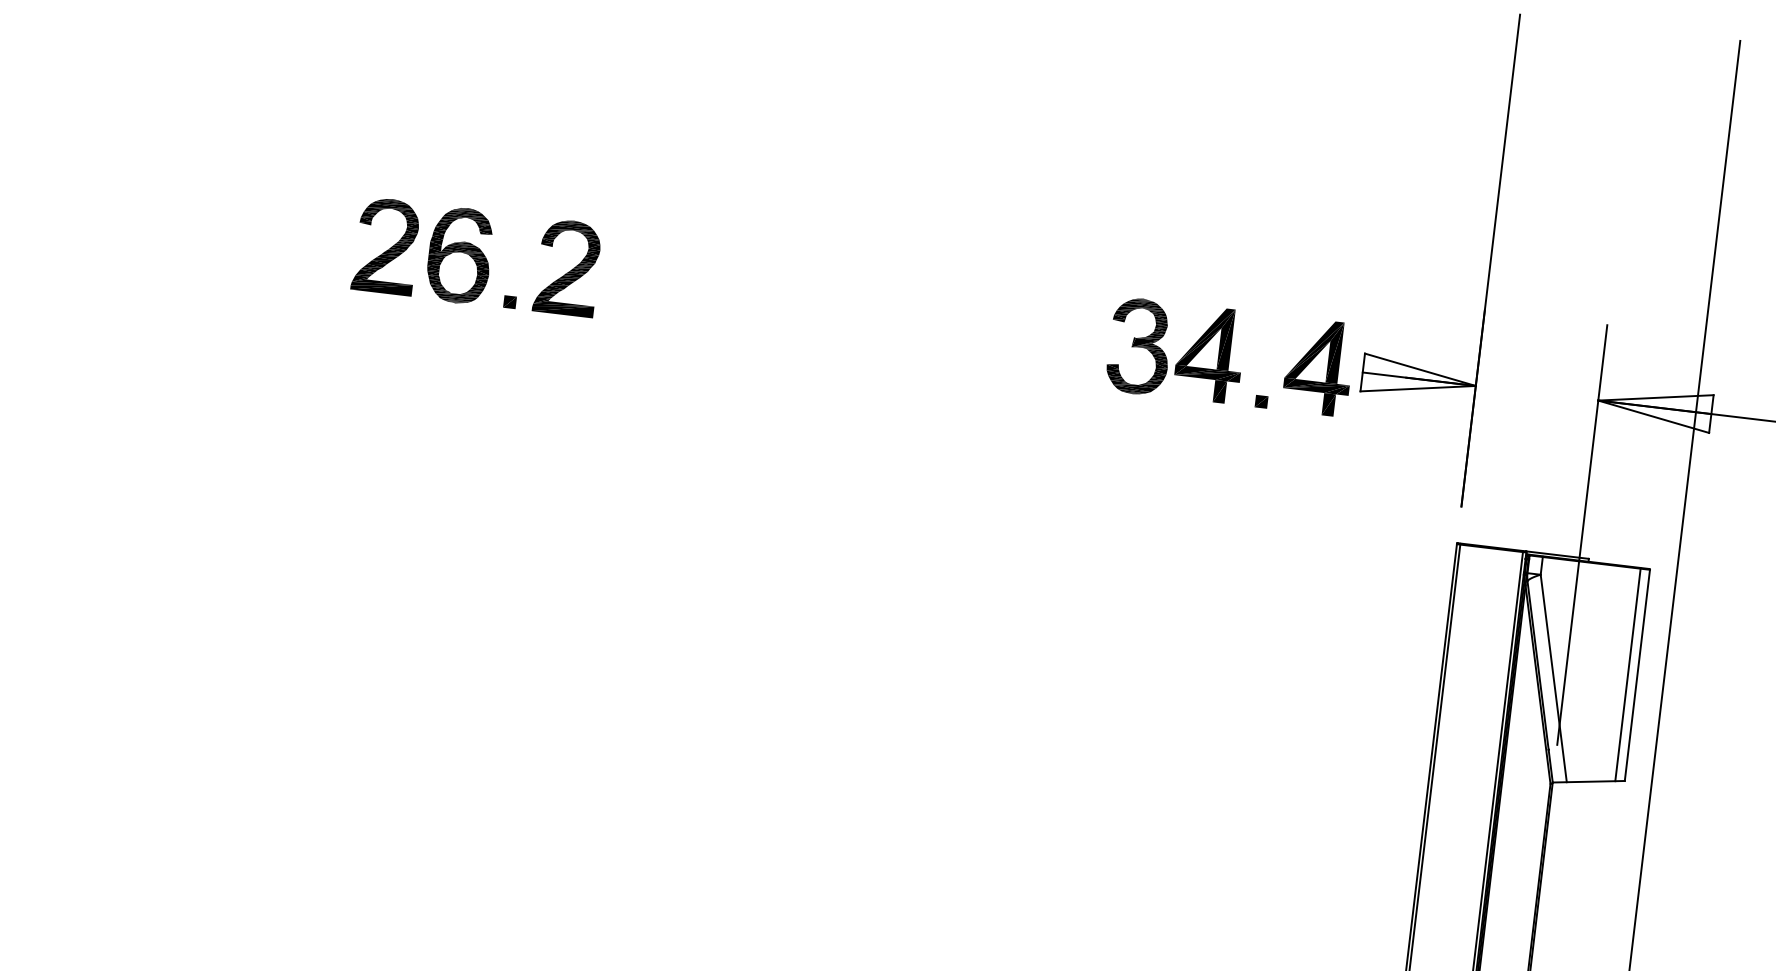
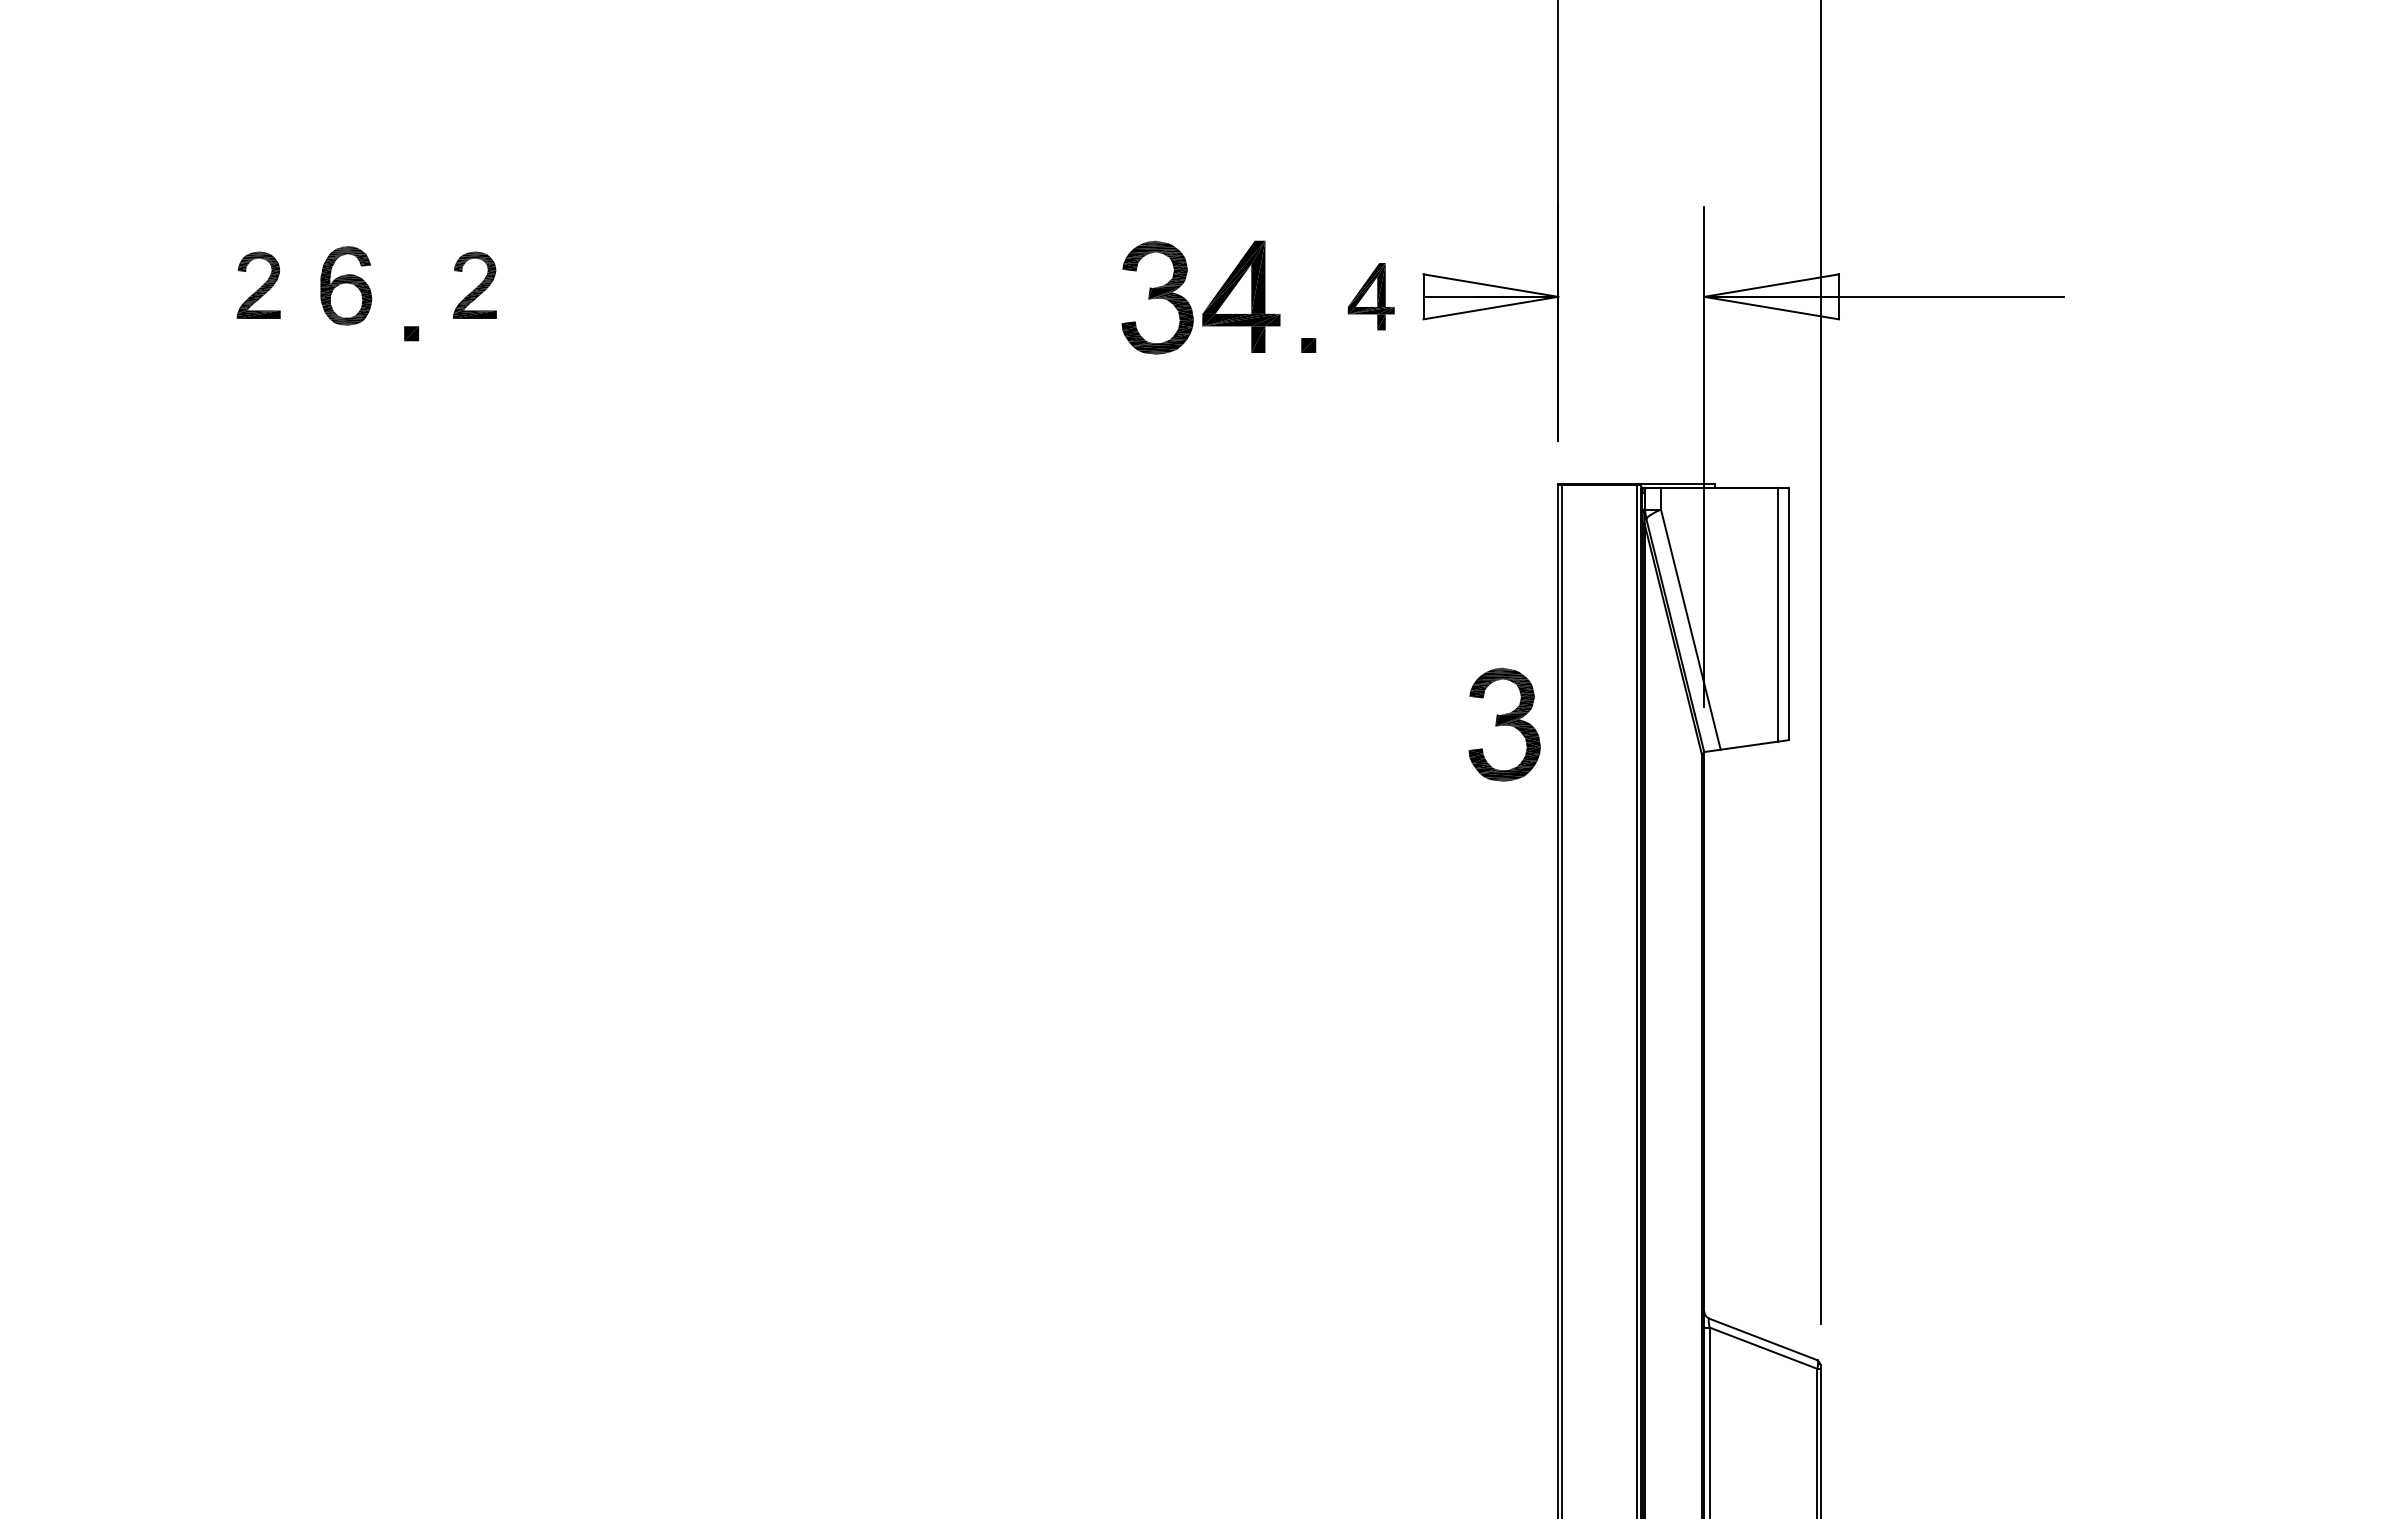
part: (386, 246) -> (258, 285), size x0.6
part: (460, 255) -> (346, 285), size x0.7
part: (567, 268) -> (474, 285), size x0.6
part: (1319, 366) -> (1371, 296), size x0.6
part: (1387, 739) -> (1504, 724), added

